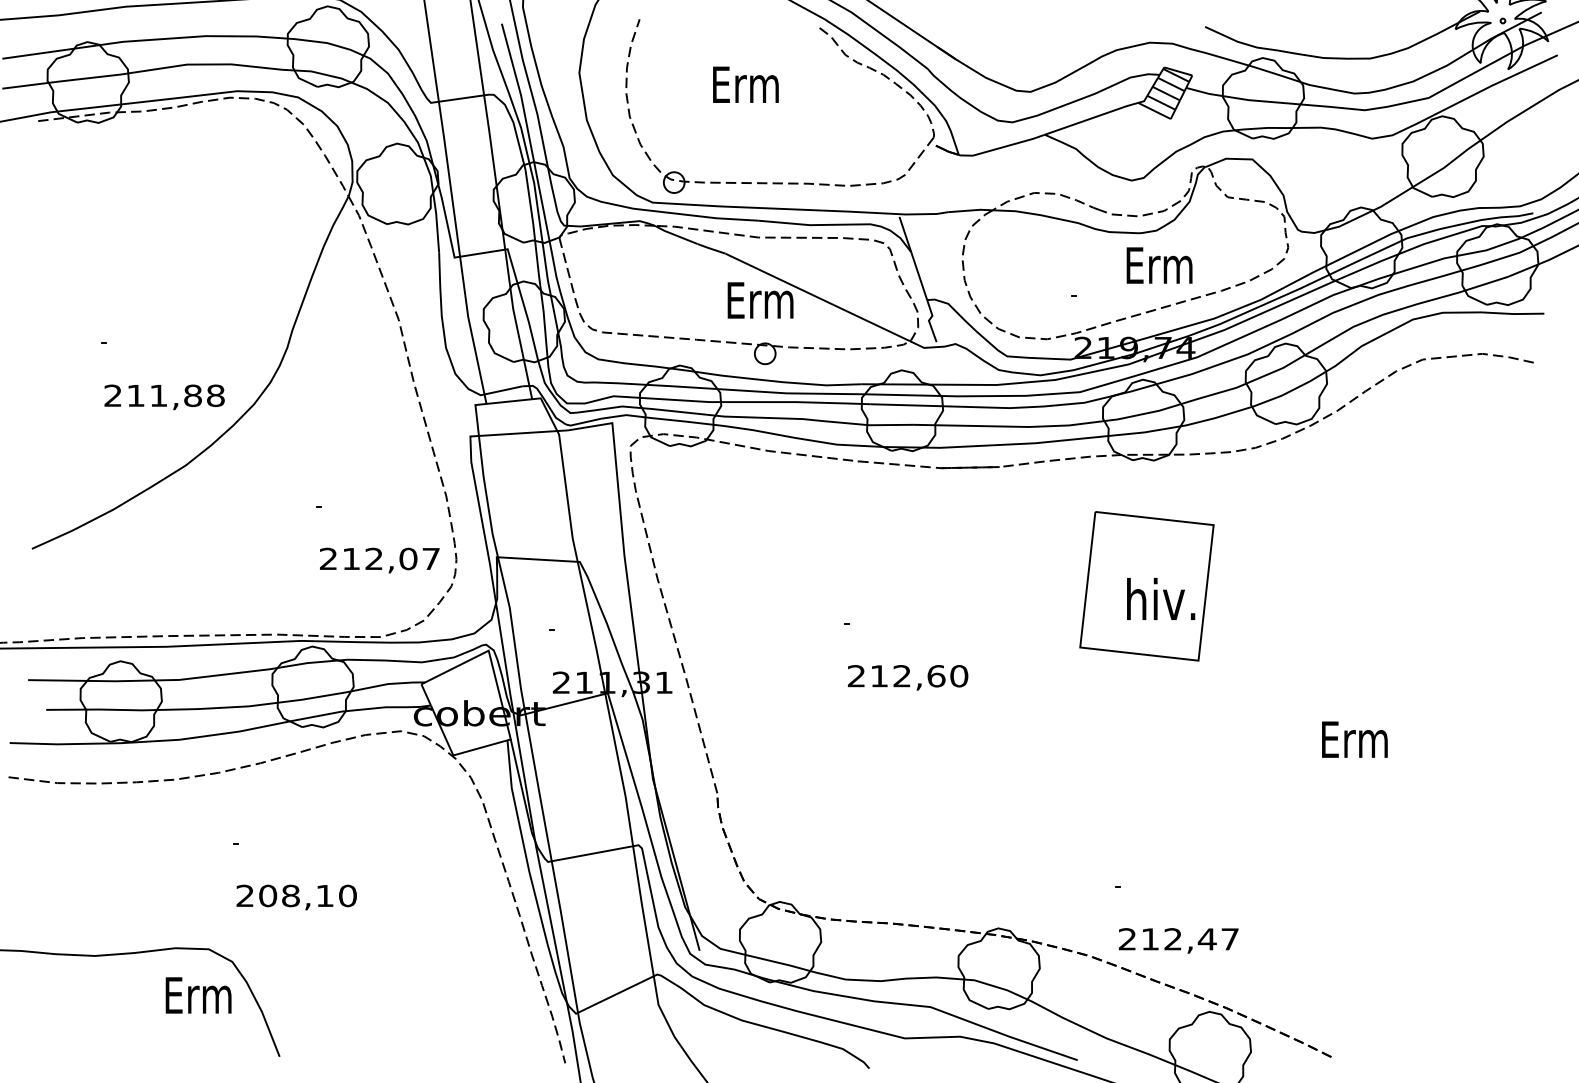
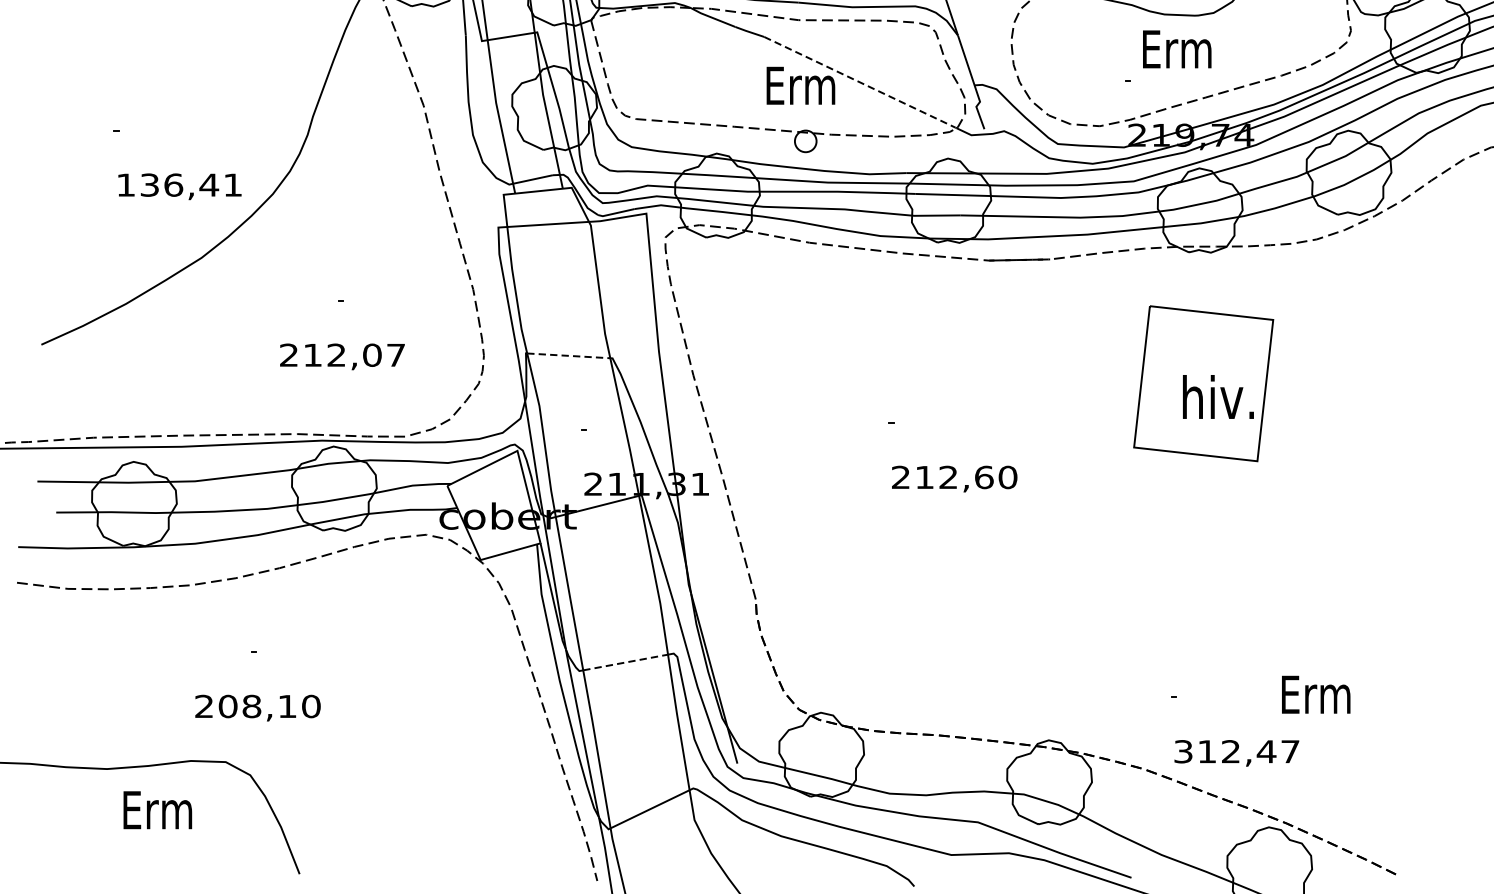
text: (1159, 265) -> (1177, 49), moved
line: (818, 298) -> (861, 83), solid -> dashed
text: (164, 395) -> (179, 184), 211,88 -> 136,41
line: (537, 559) -> (568, 355), solid -> dashed
text: (379, 560) -> (342, 356), moved
text: (1354, 739) -> (1315, 694), moved
line: (592, 853) -> (625, 662), solid -> dashed
text: (296, 897) -> (257, 708), moved
text: (1127, 939) -> (1183, 751), 212,47 -> 312,47
text: (198, 995) -> (157, 810), moved

